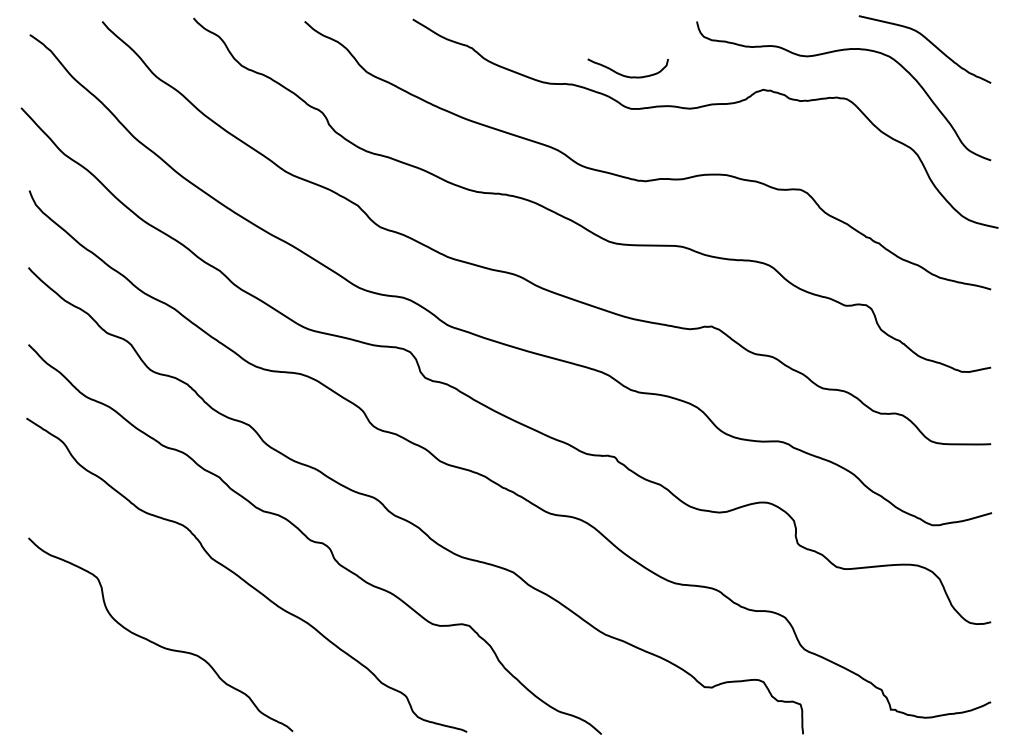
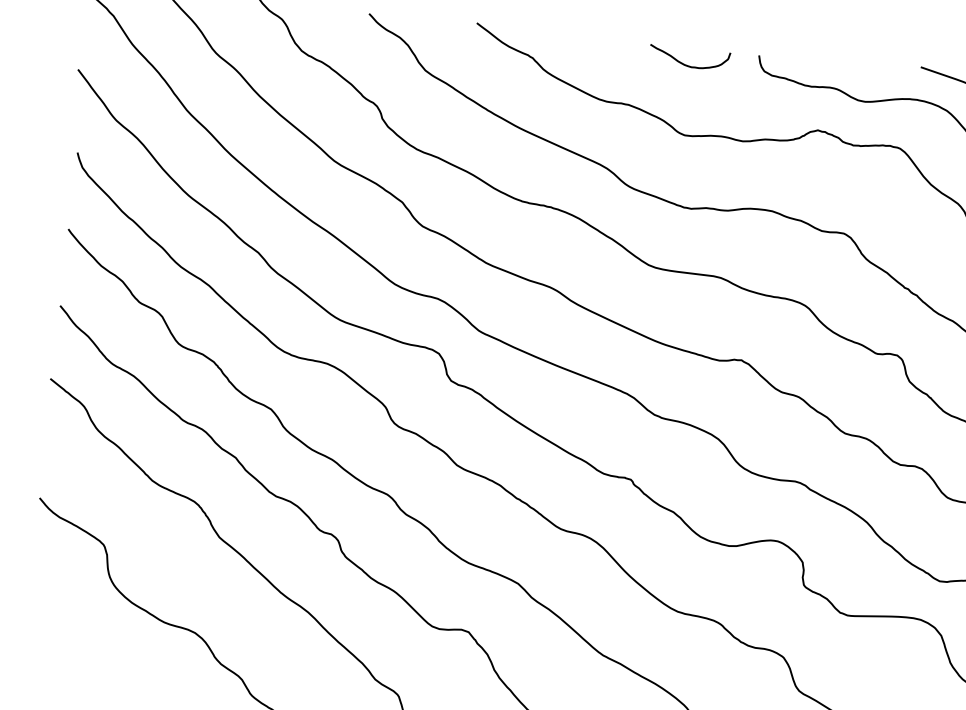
curve: (627, 75) -> (688, 64), moved

